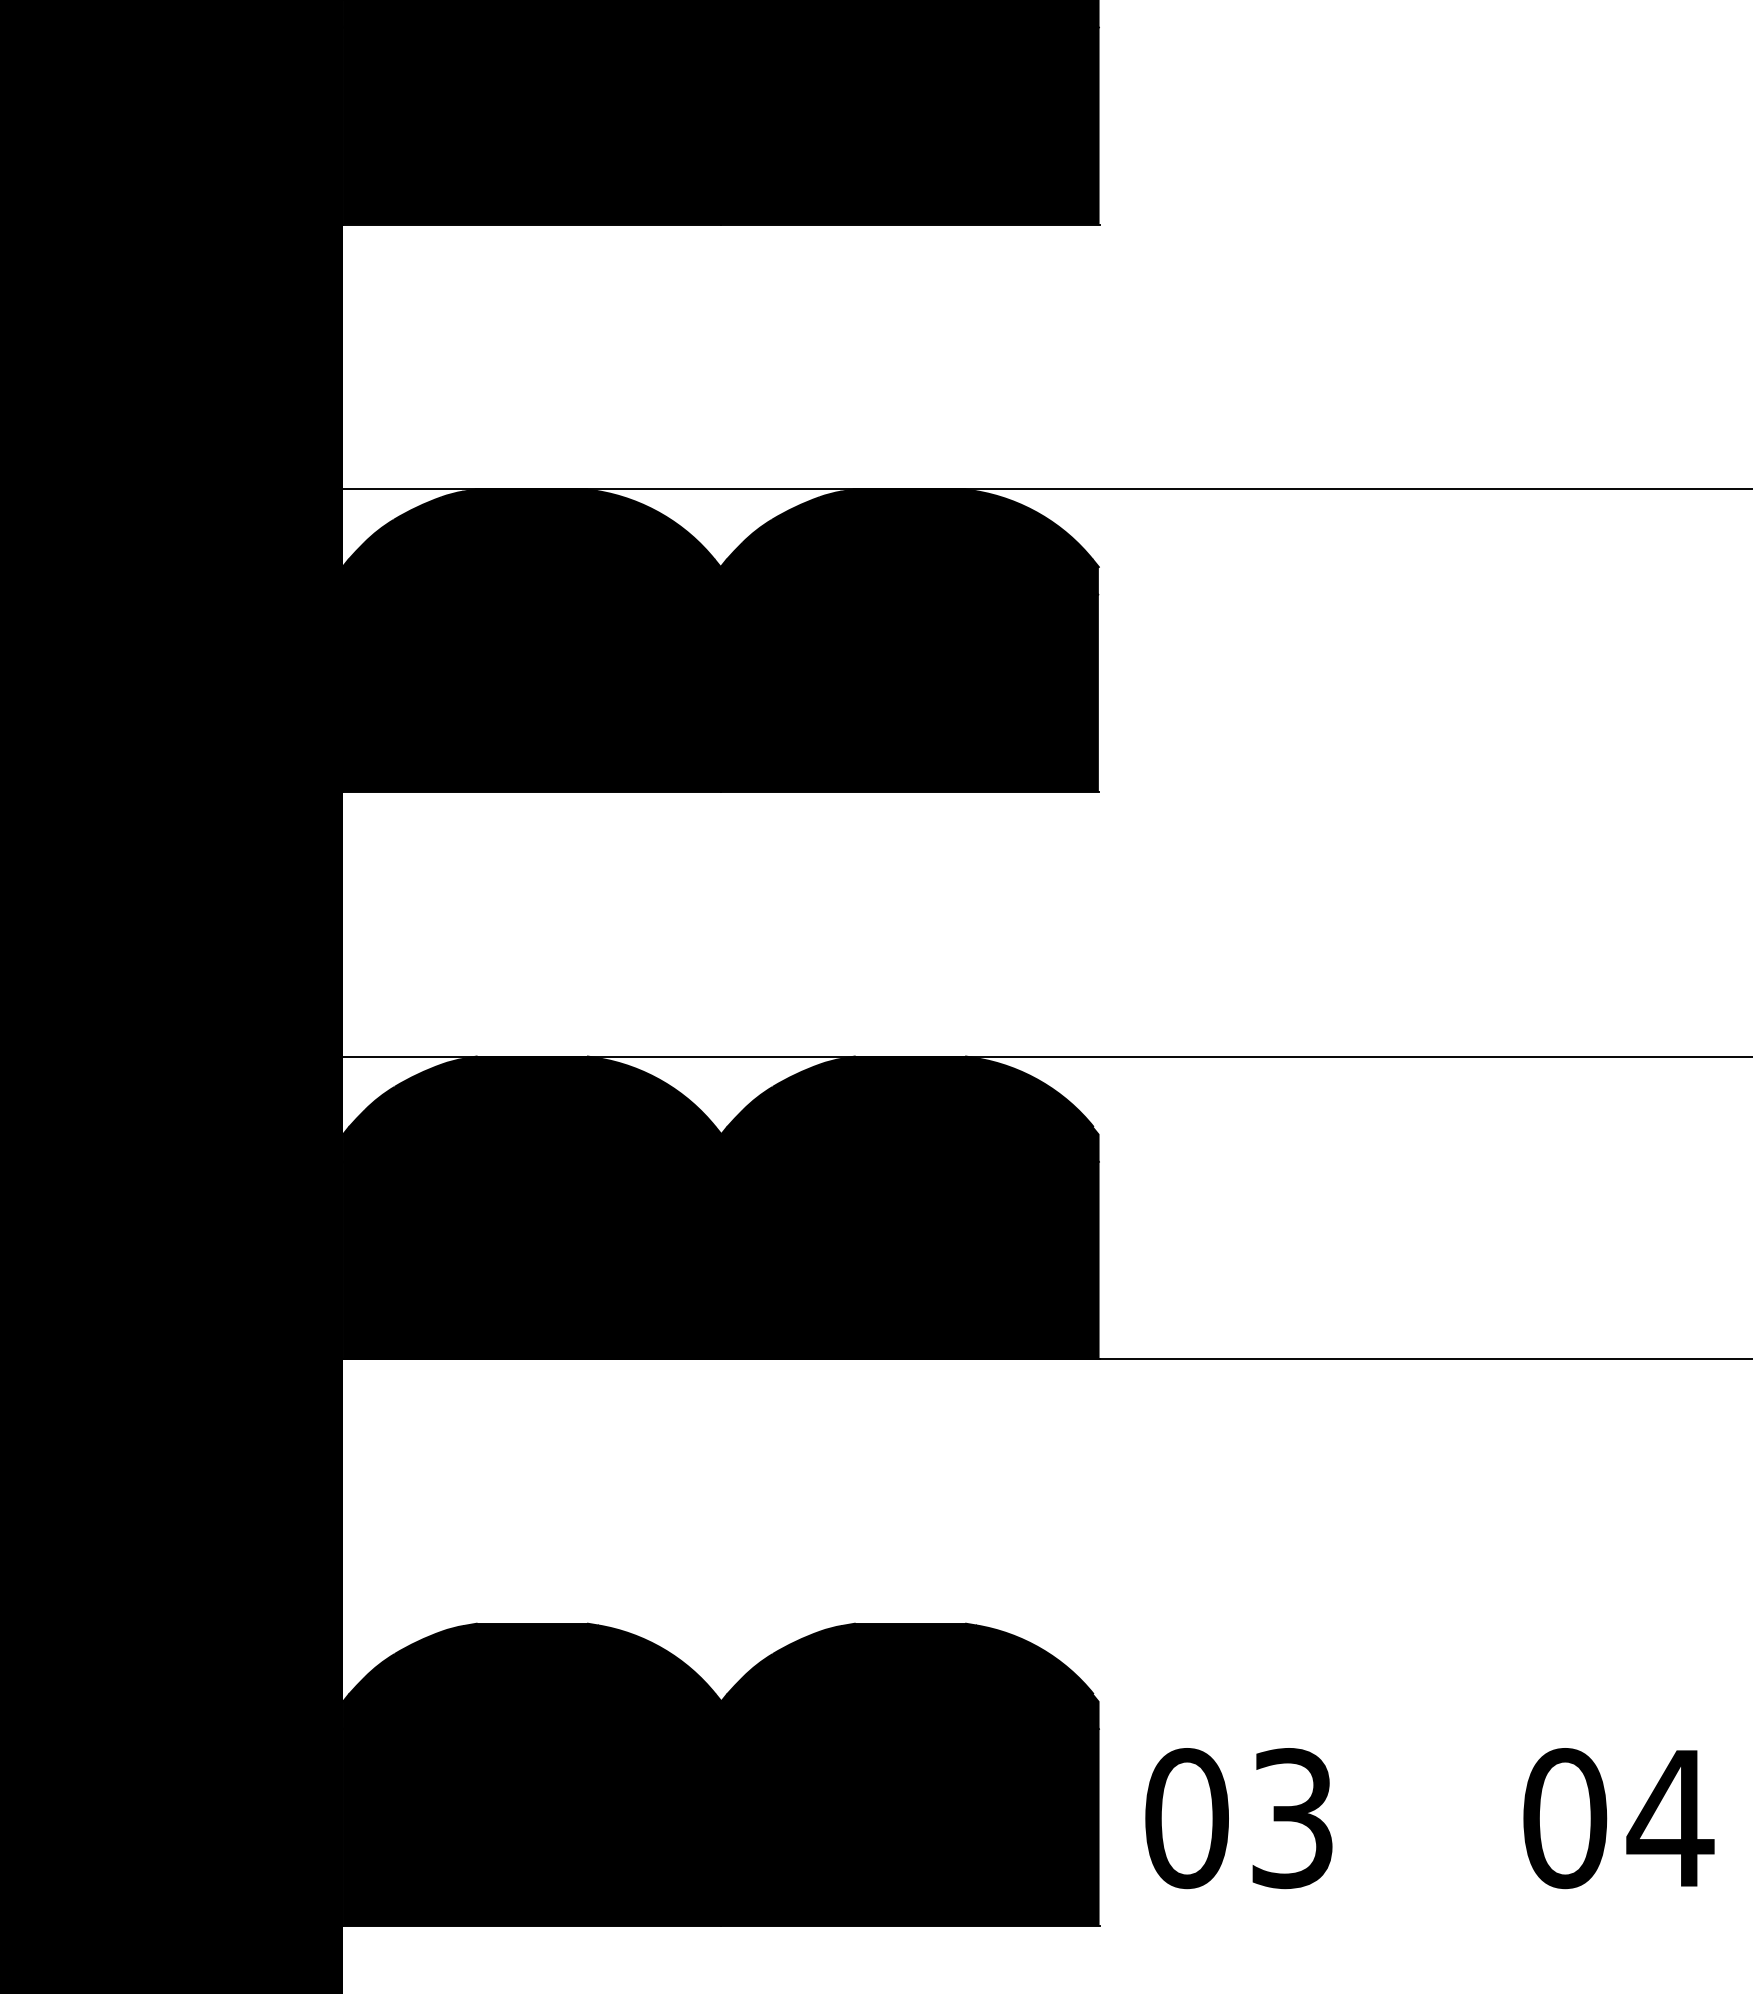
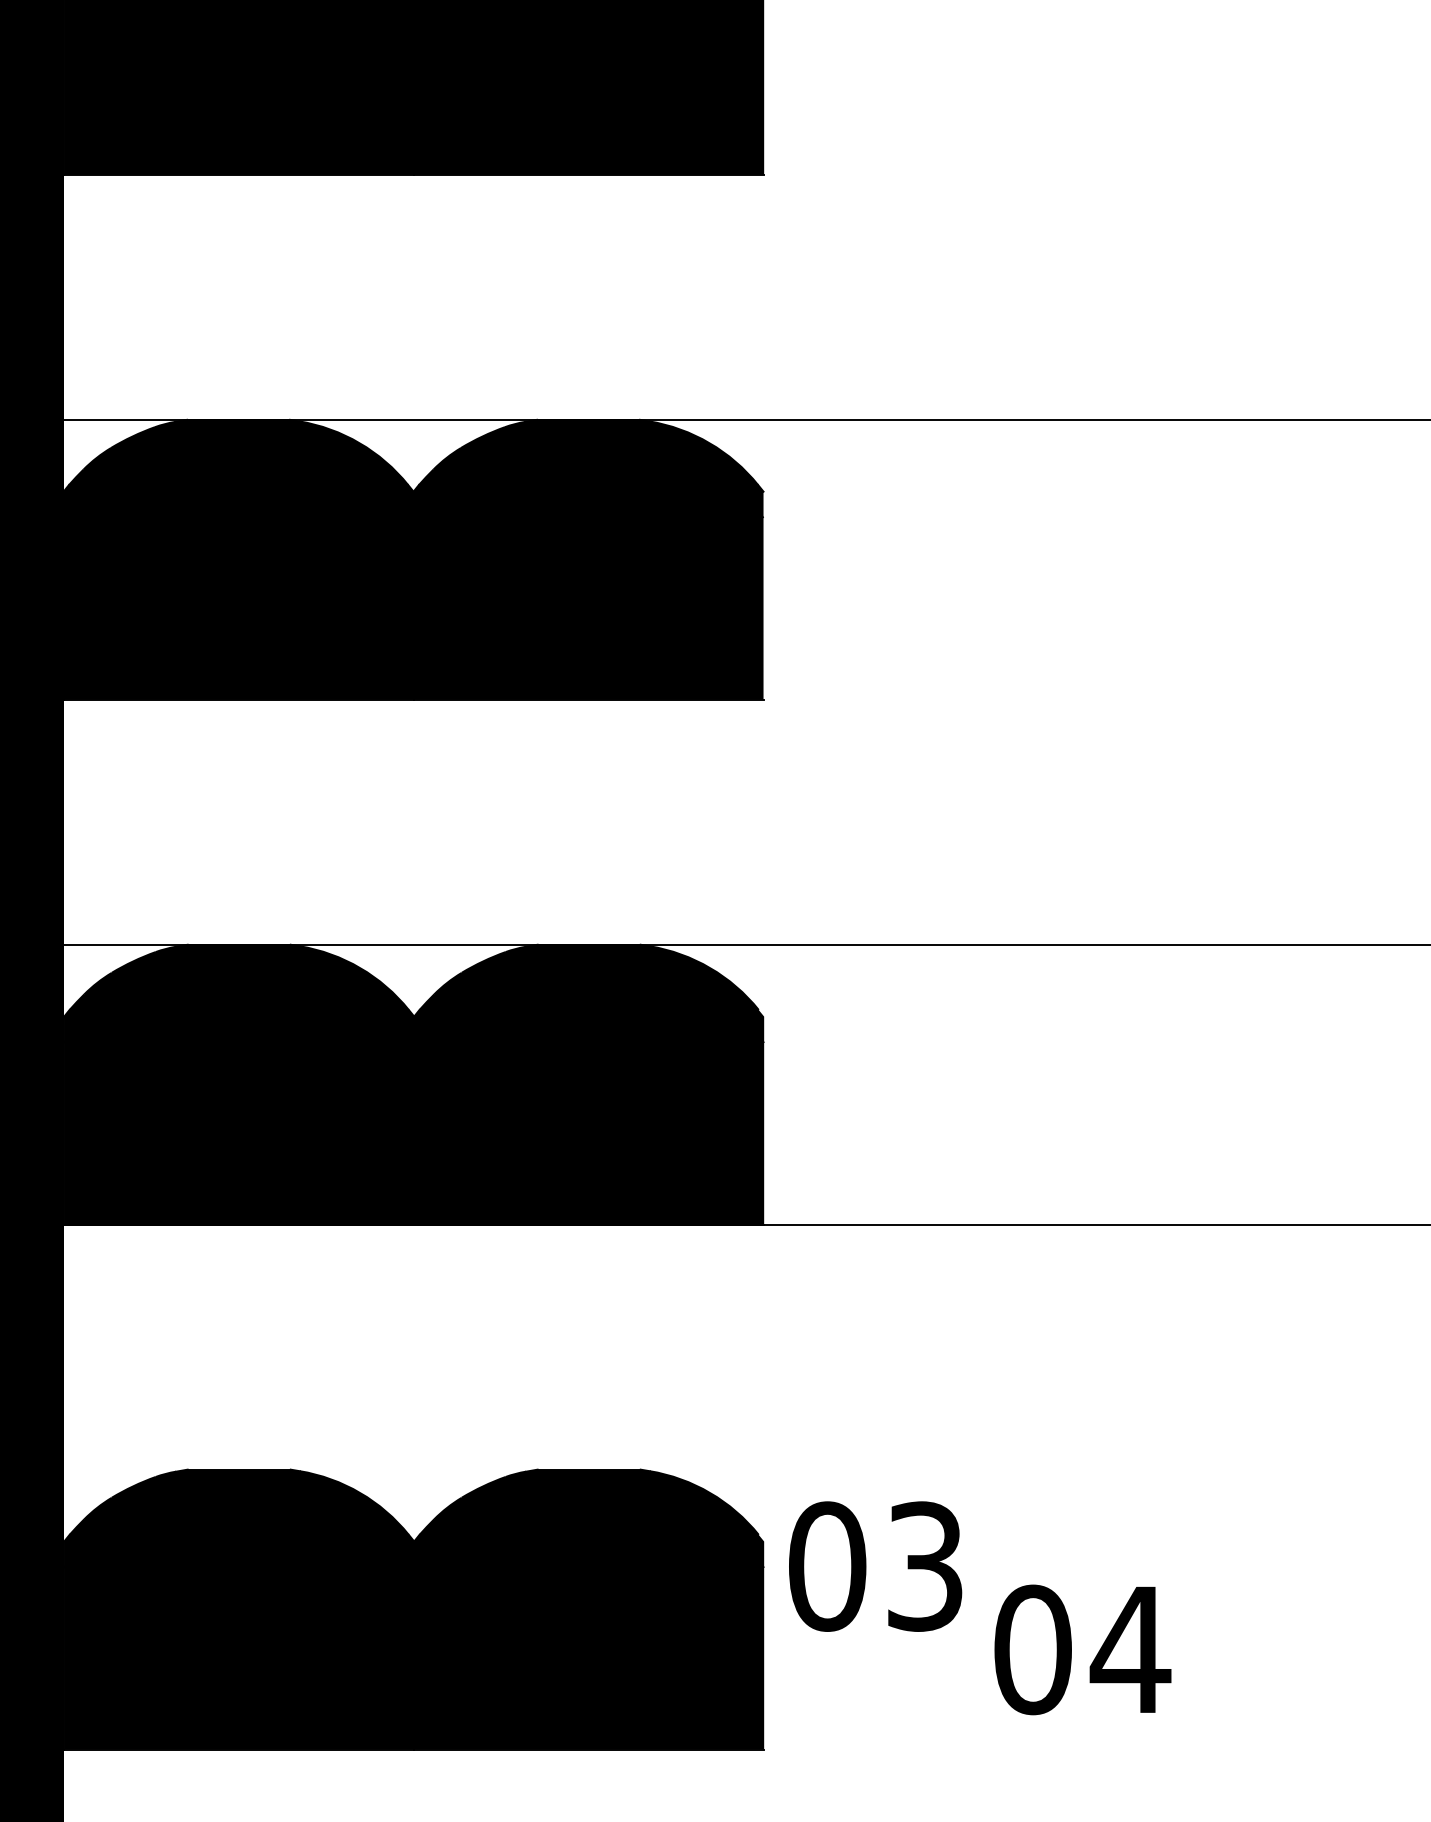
text: (1238, 1818) -> (875, 1566), moved
text: (1618, 1818) -> (1082, 1649), moved

